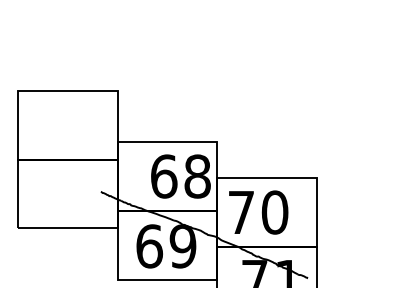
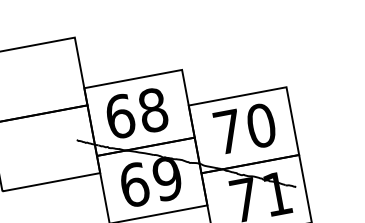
text: (180, 176) -> (136, 113), moved
text: (258, 212) -> (245, 128), moved

